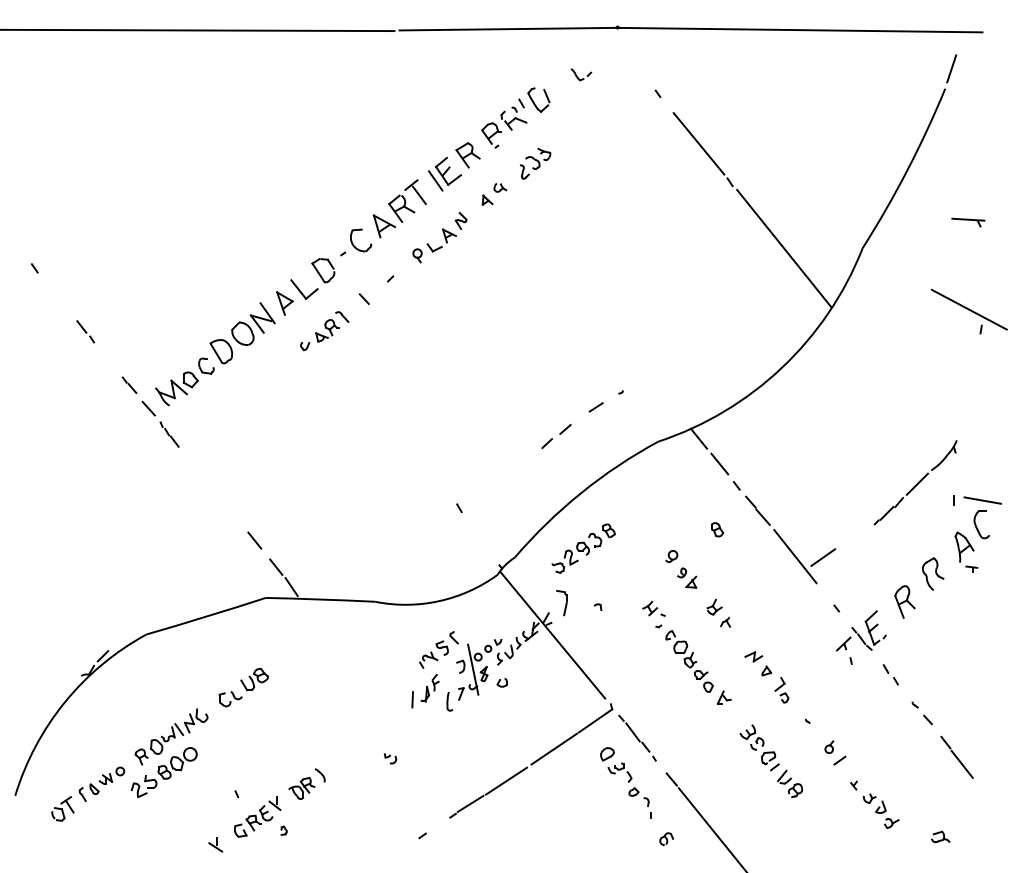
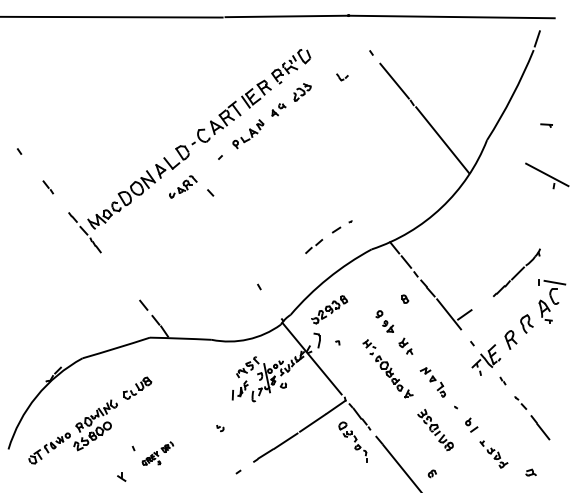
part: (581, 75) -> (342, 77), moved
part: (967, 222) -> (546, 125), size x0.6
line: (364, 298) -> (210, 192), moved
part: (889, 673) -> (502, 380), size x0.6
part: (279, 803) -> (157, 453), size x0.6
part: (665, 838) -> (431, 473), moved

